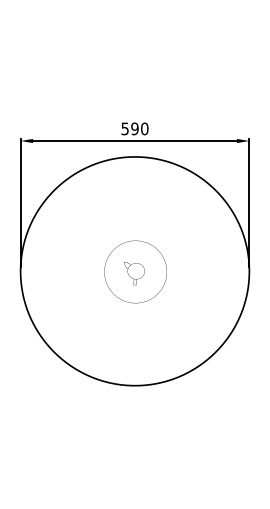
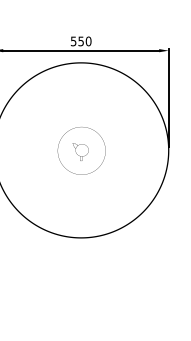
text: (134, 128) -> (80, 41), 590 -> 550

